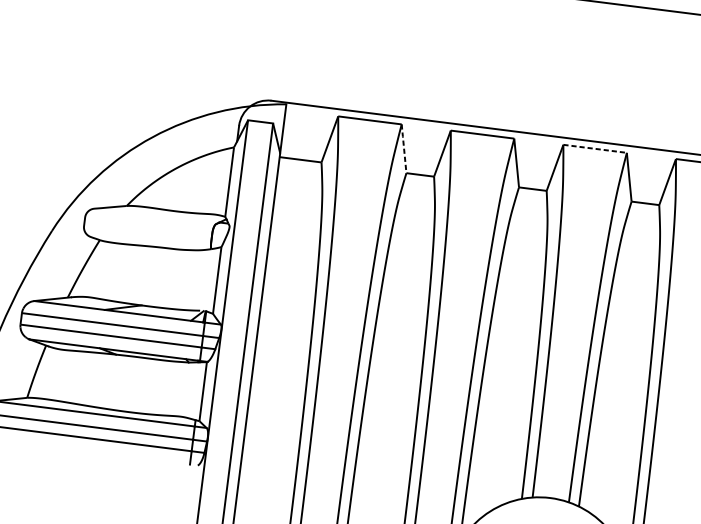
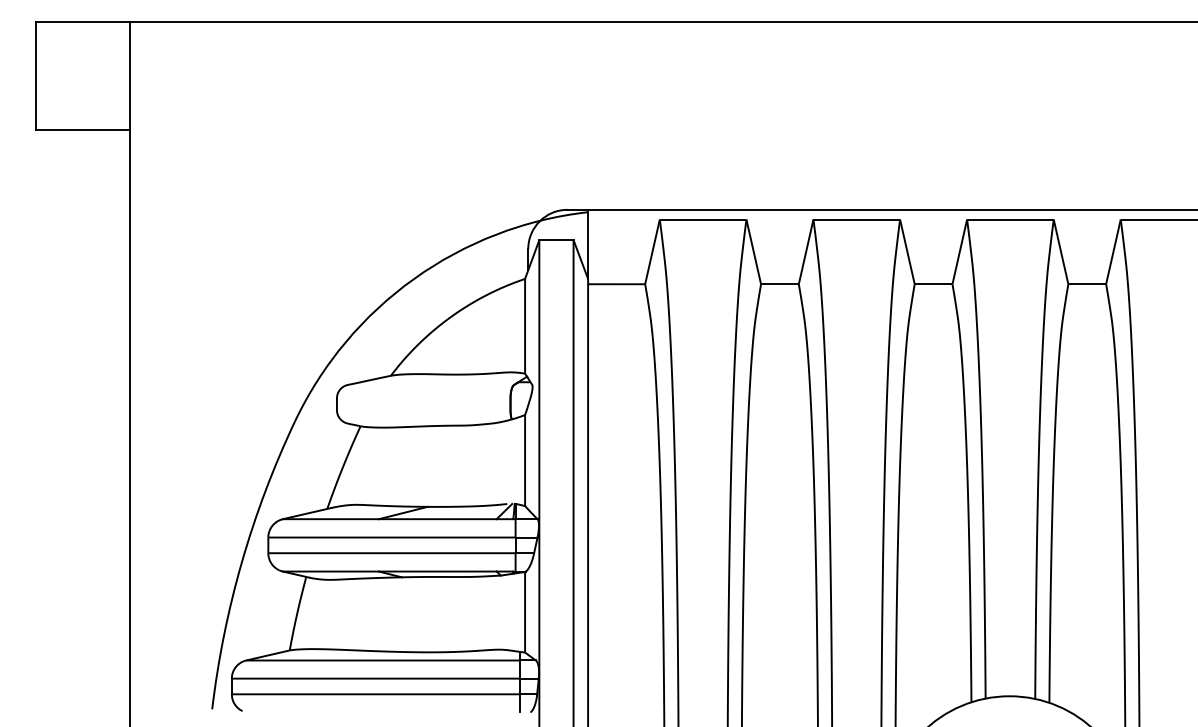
line: (403, 148) -> (753, 251), dashed -> solid
line: (595, 148) -> (1010, 219), dashed -> solid

